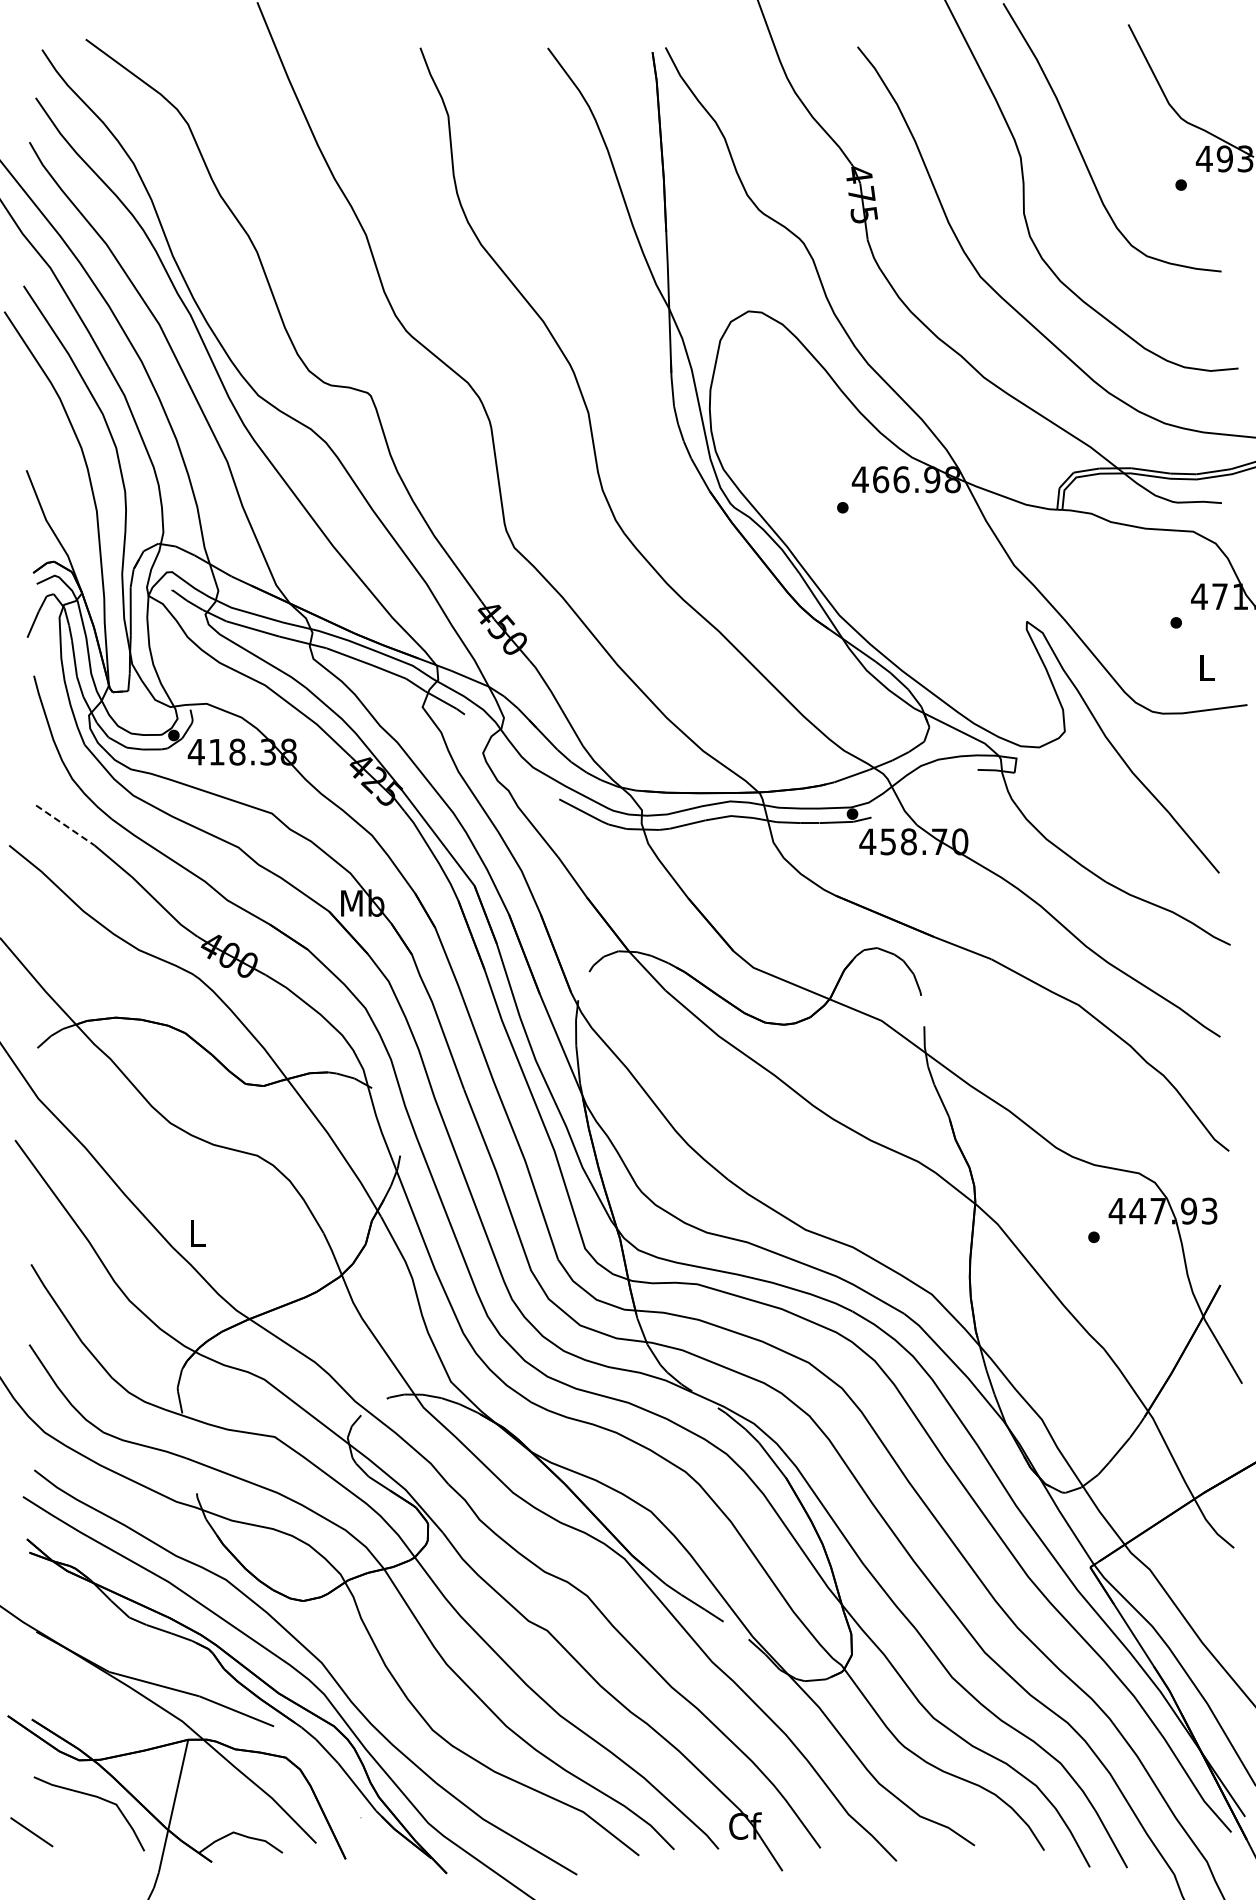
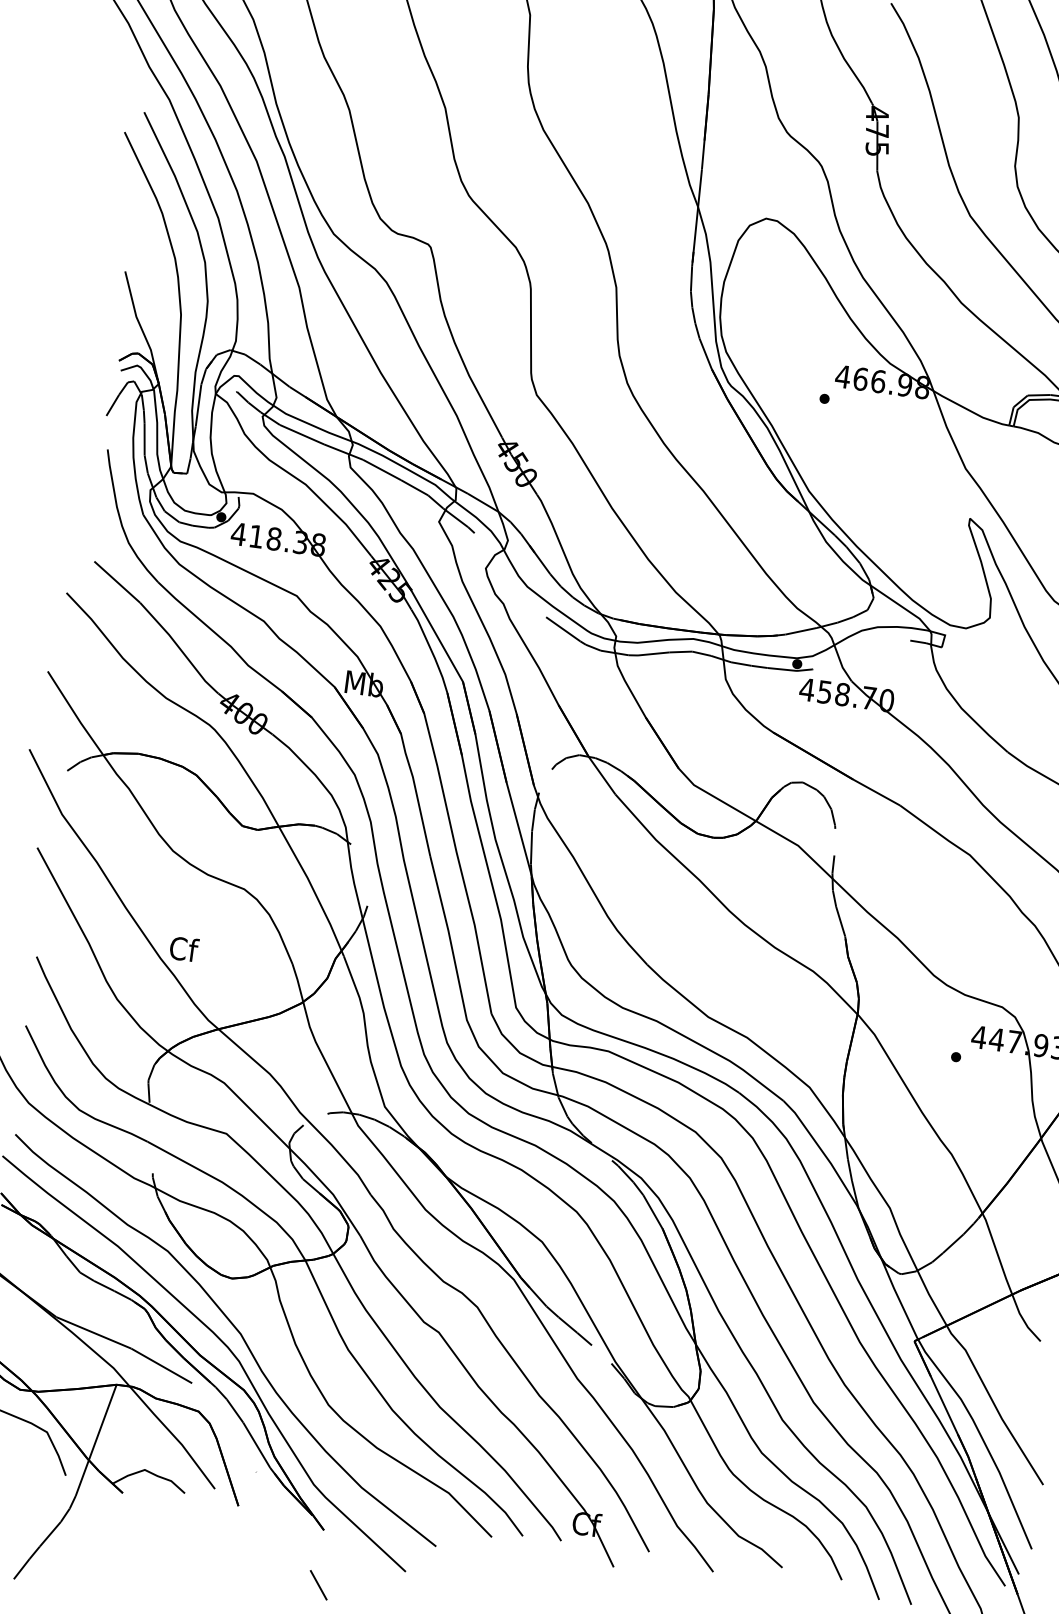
line: (65, 825) -> (117, 582), dashed -> solid
text: (198, 1232) -> (184, 948), L -> Cf

